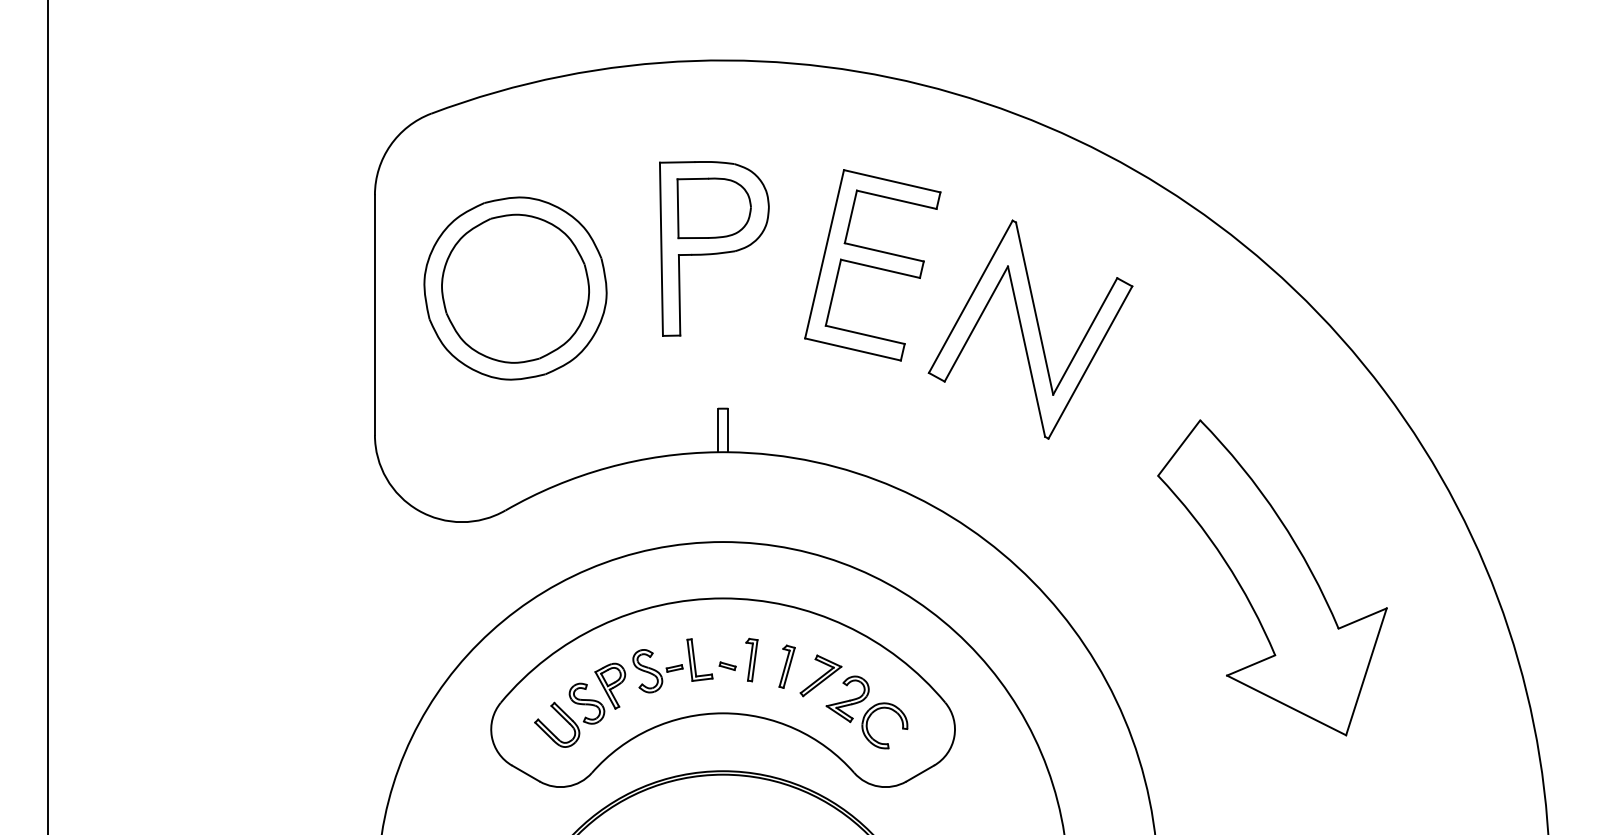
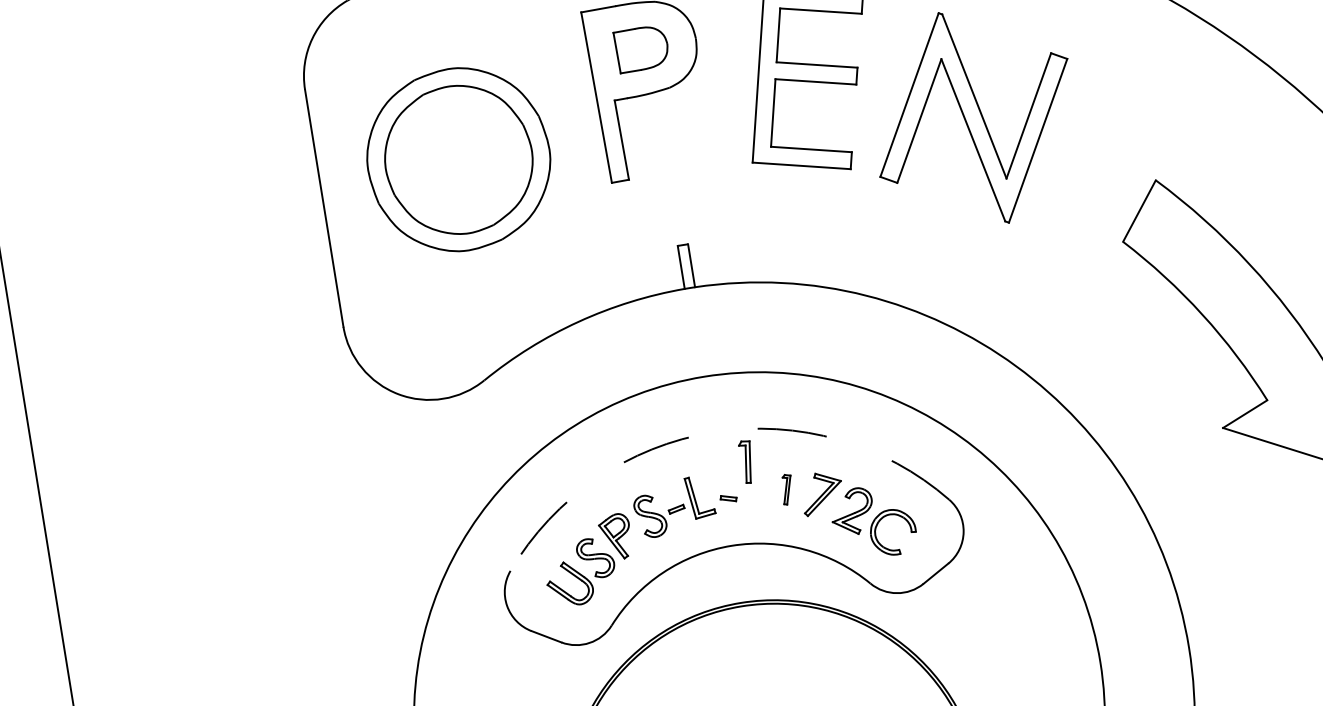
part: (713, 208) -> (641, 49), size x0.7
arc: (723, 598) -> (713, 432), solid -> dashed
part: (751, 659) -> (746, 461), moved
part: (786, 666) -> (786, 489), size x0.7

